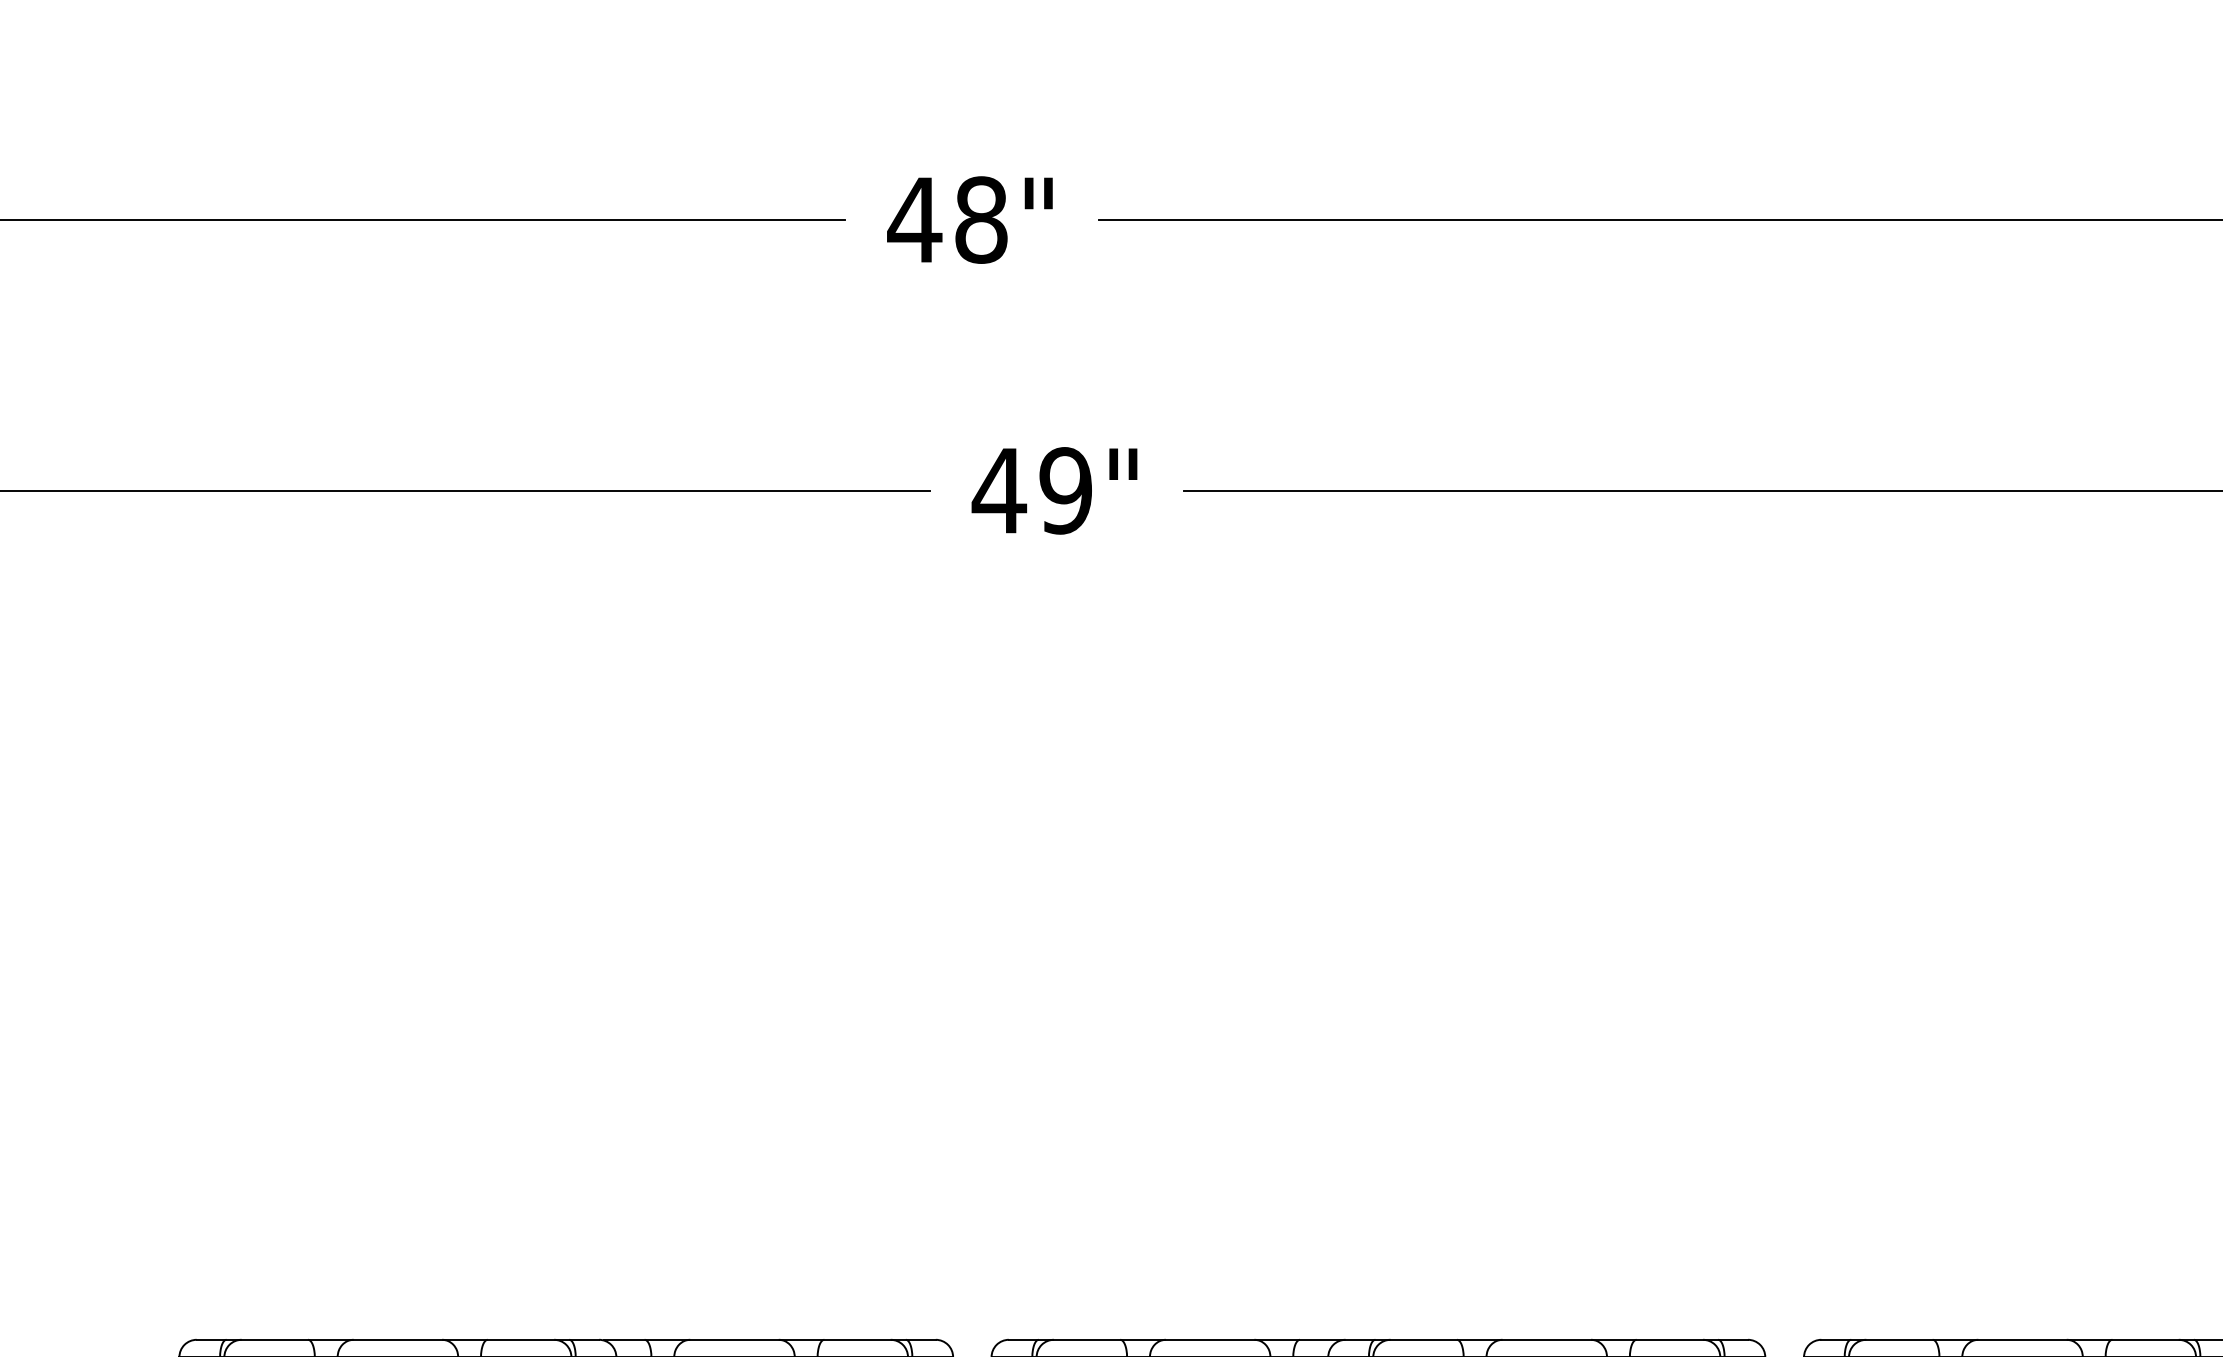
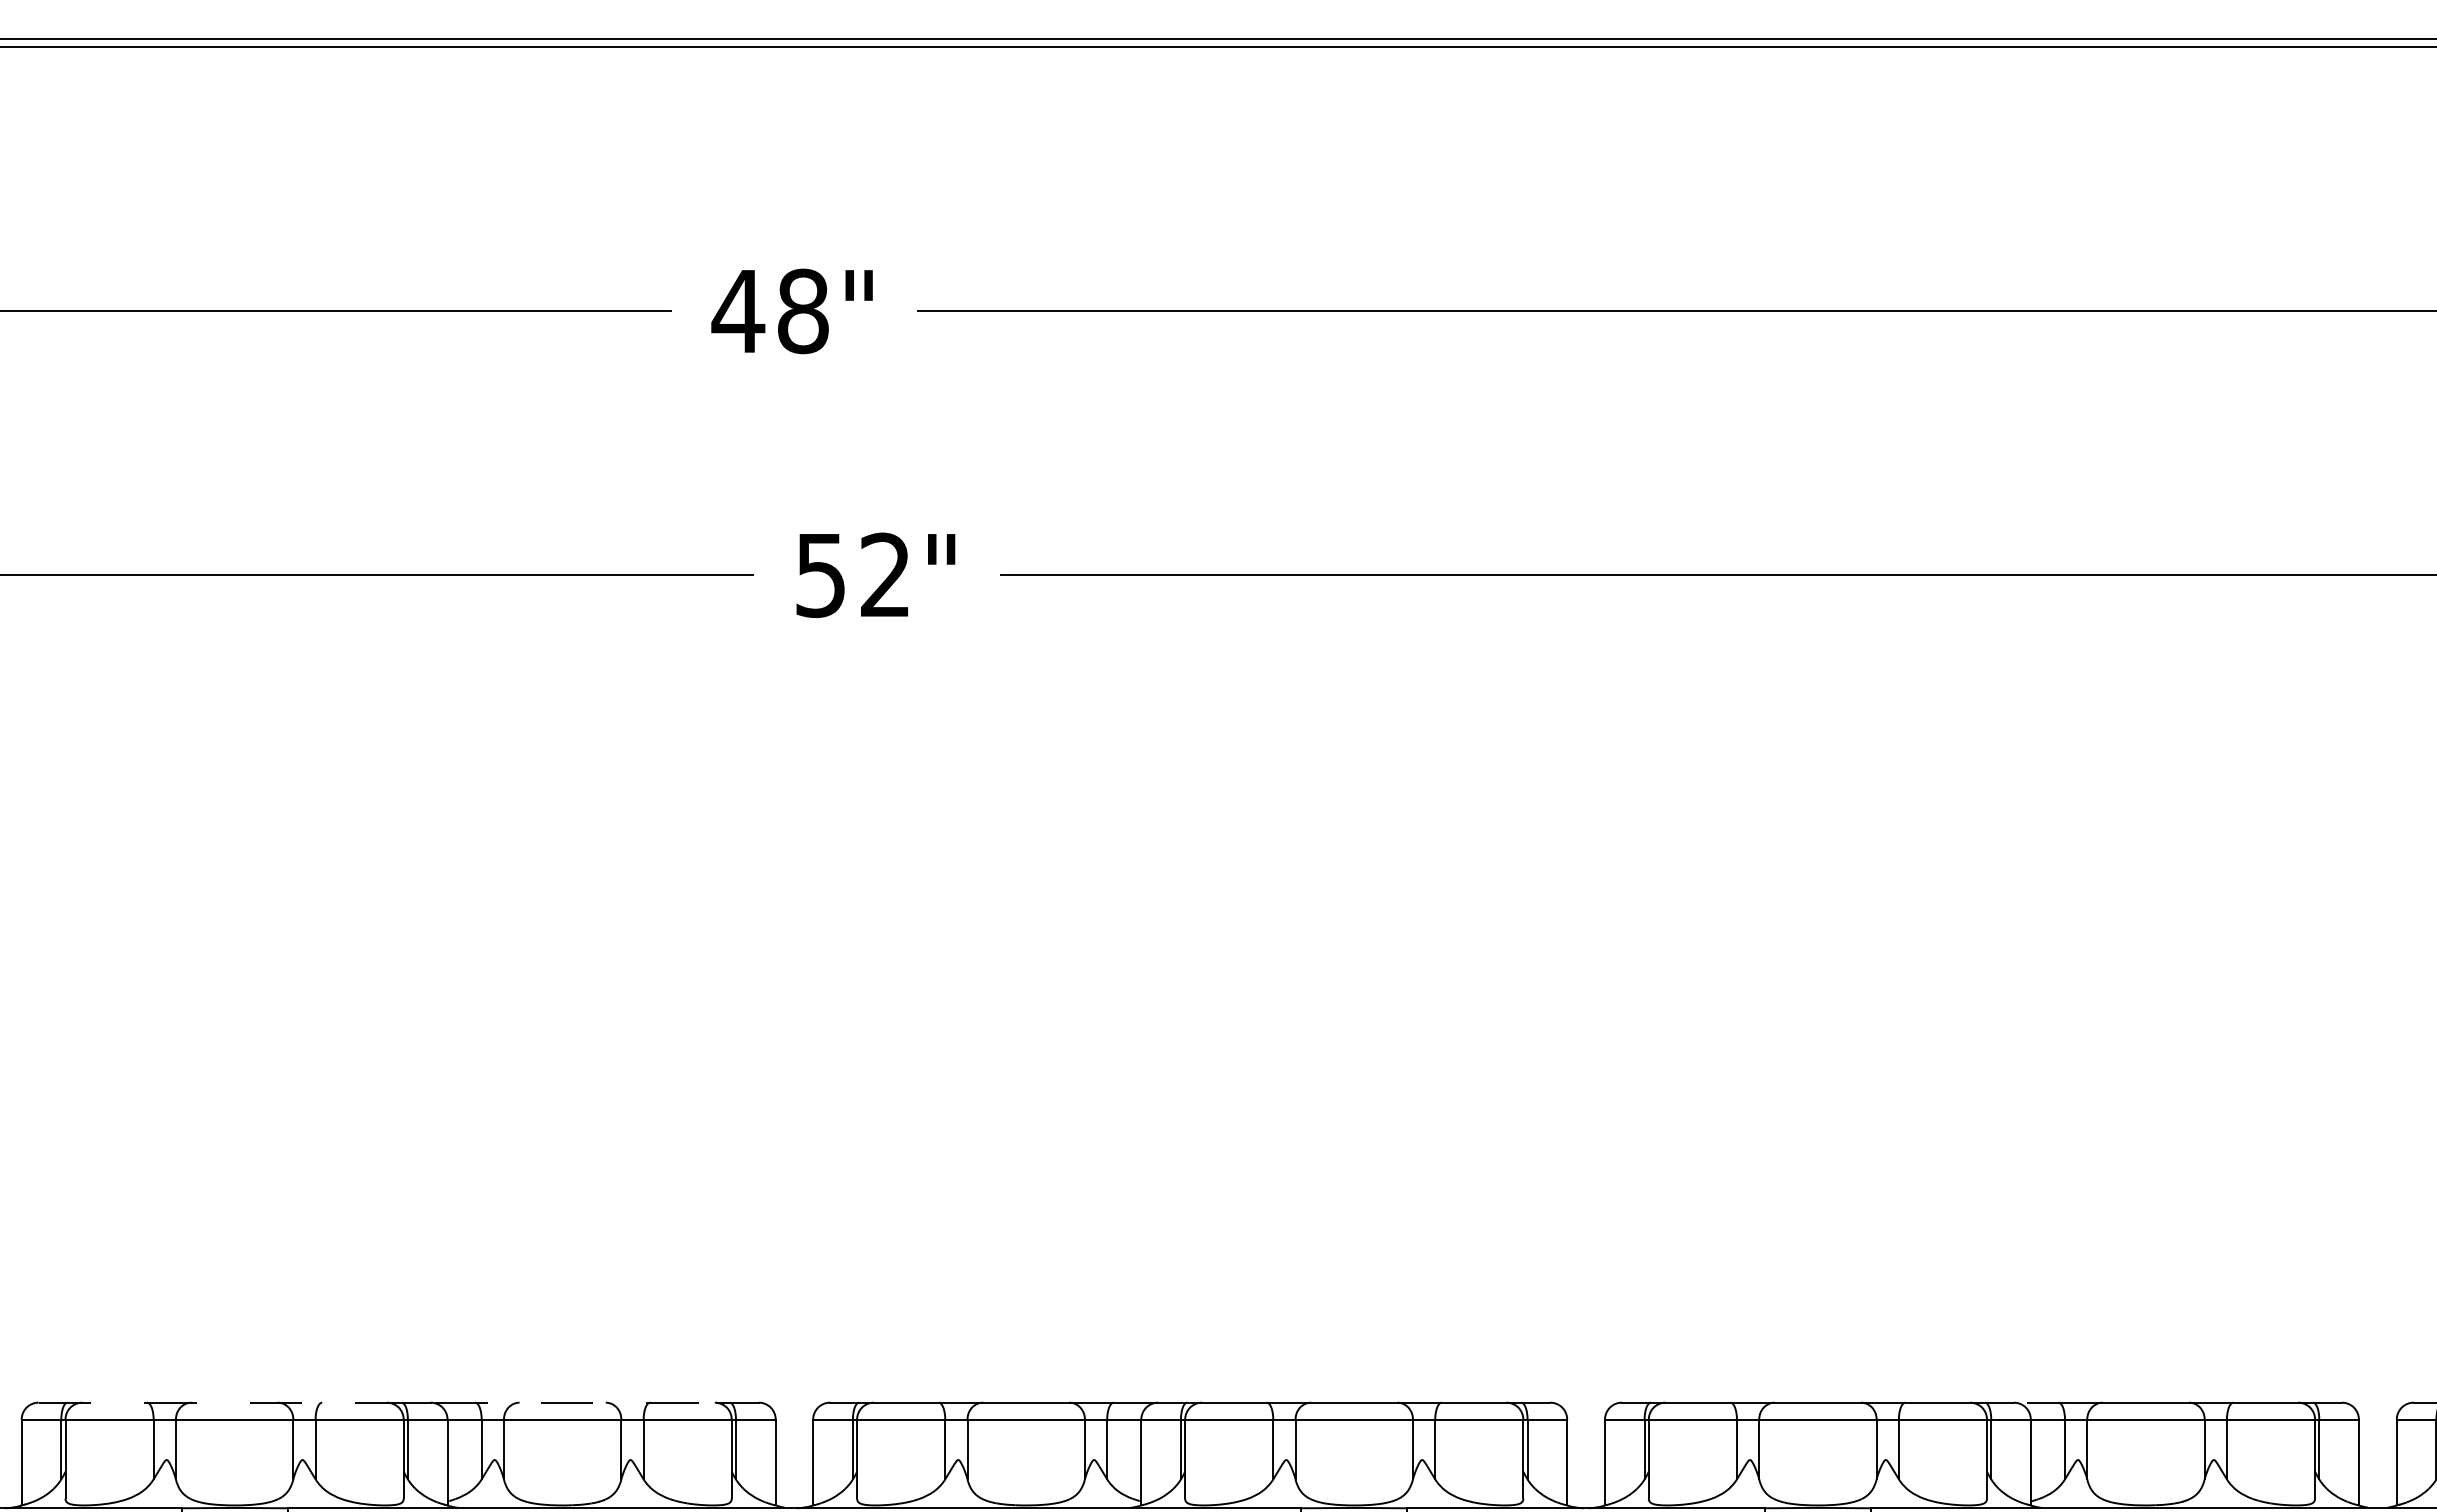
text: (1031, 491) -> (852, 575), 49" -> 52"
line: (376, 1339) -> (213, 1402), solid -> dashed
line: (746, 1339) -> (574, 1402), solid -> dashed

